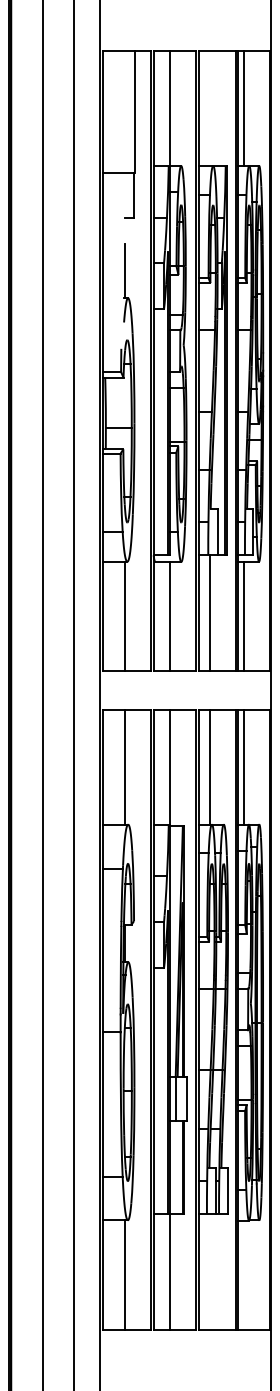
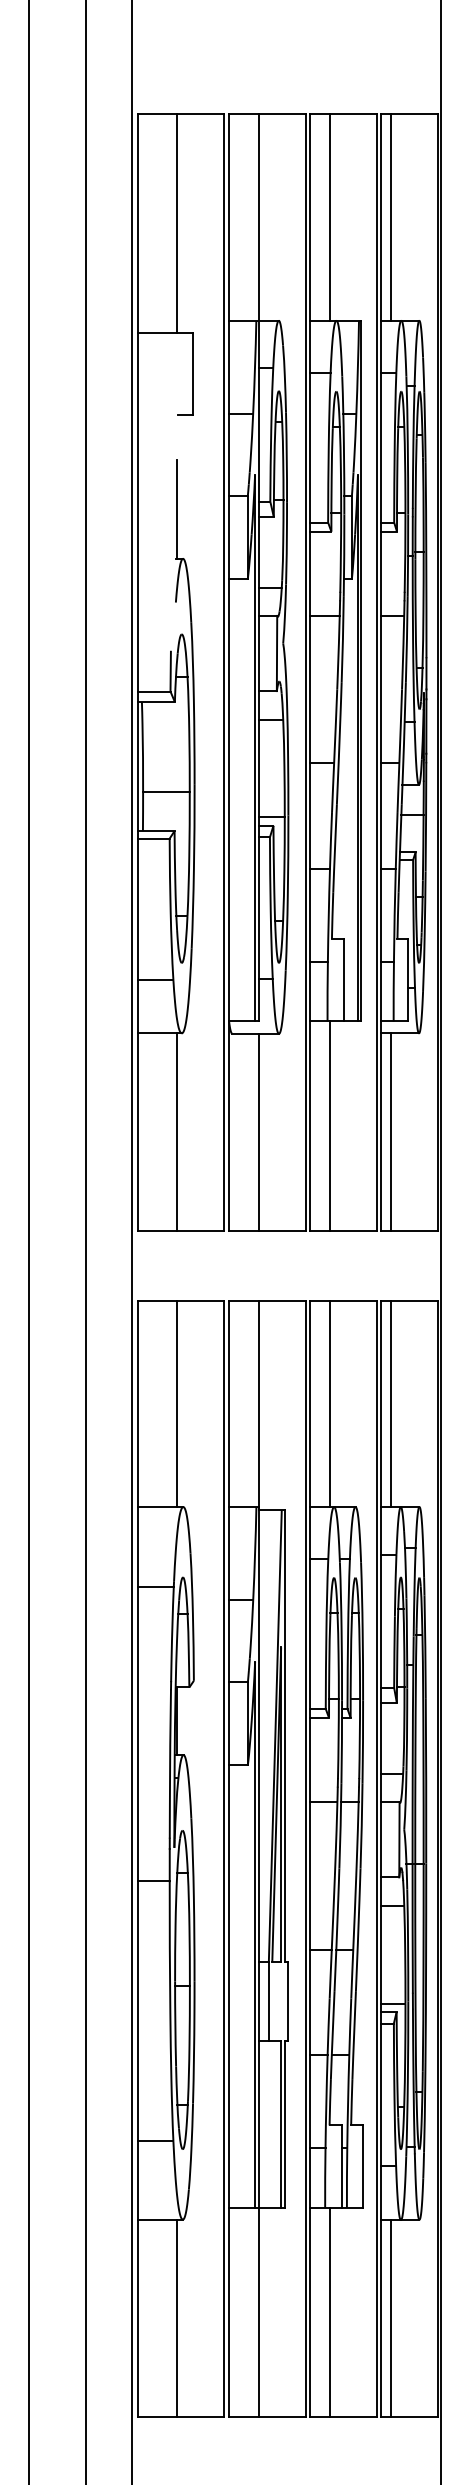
line: (209, 108) -> (329, 217), added
line: (134, 111) -> (176, 222), moved
line: (209, 1271) -> (329, 2311), added
line: (243, 1274) -> (390, 2317), added

